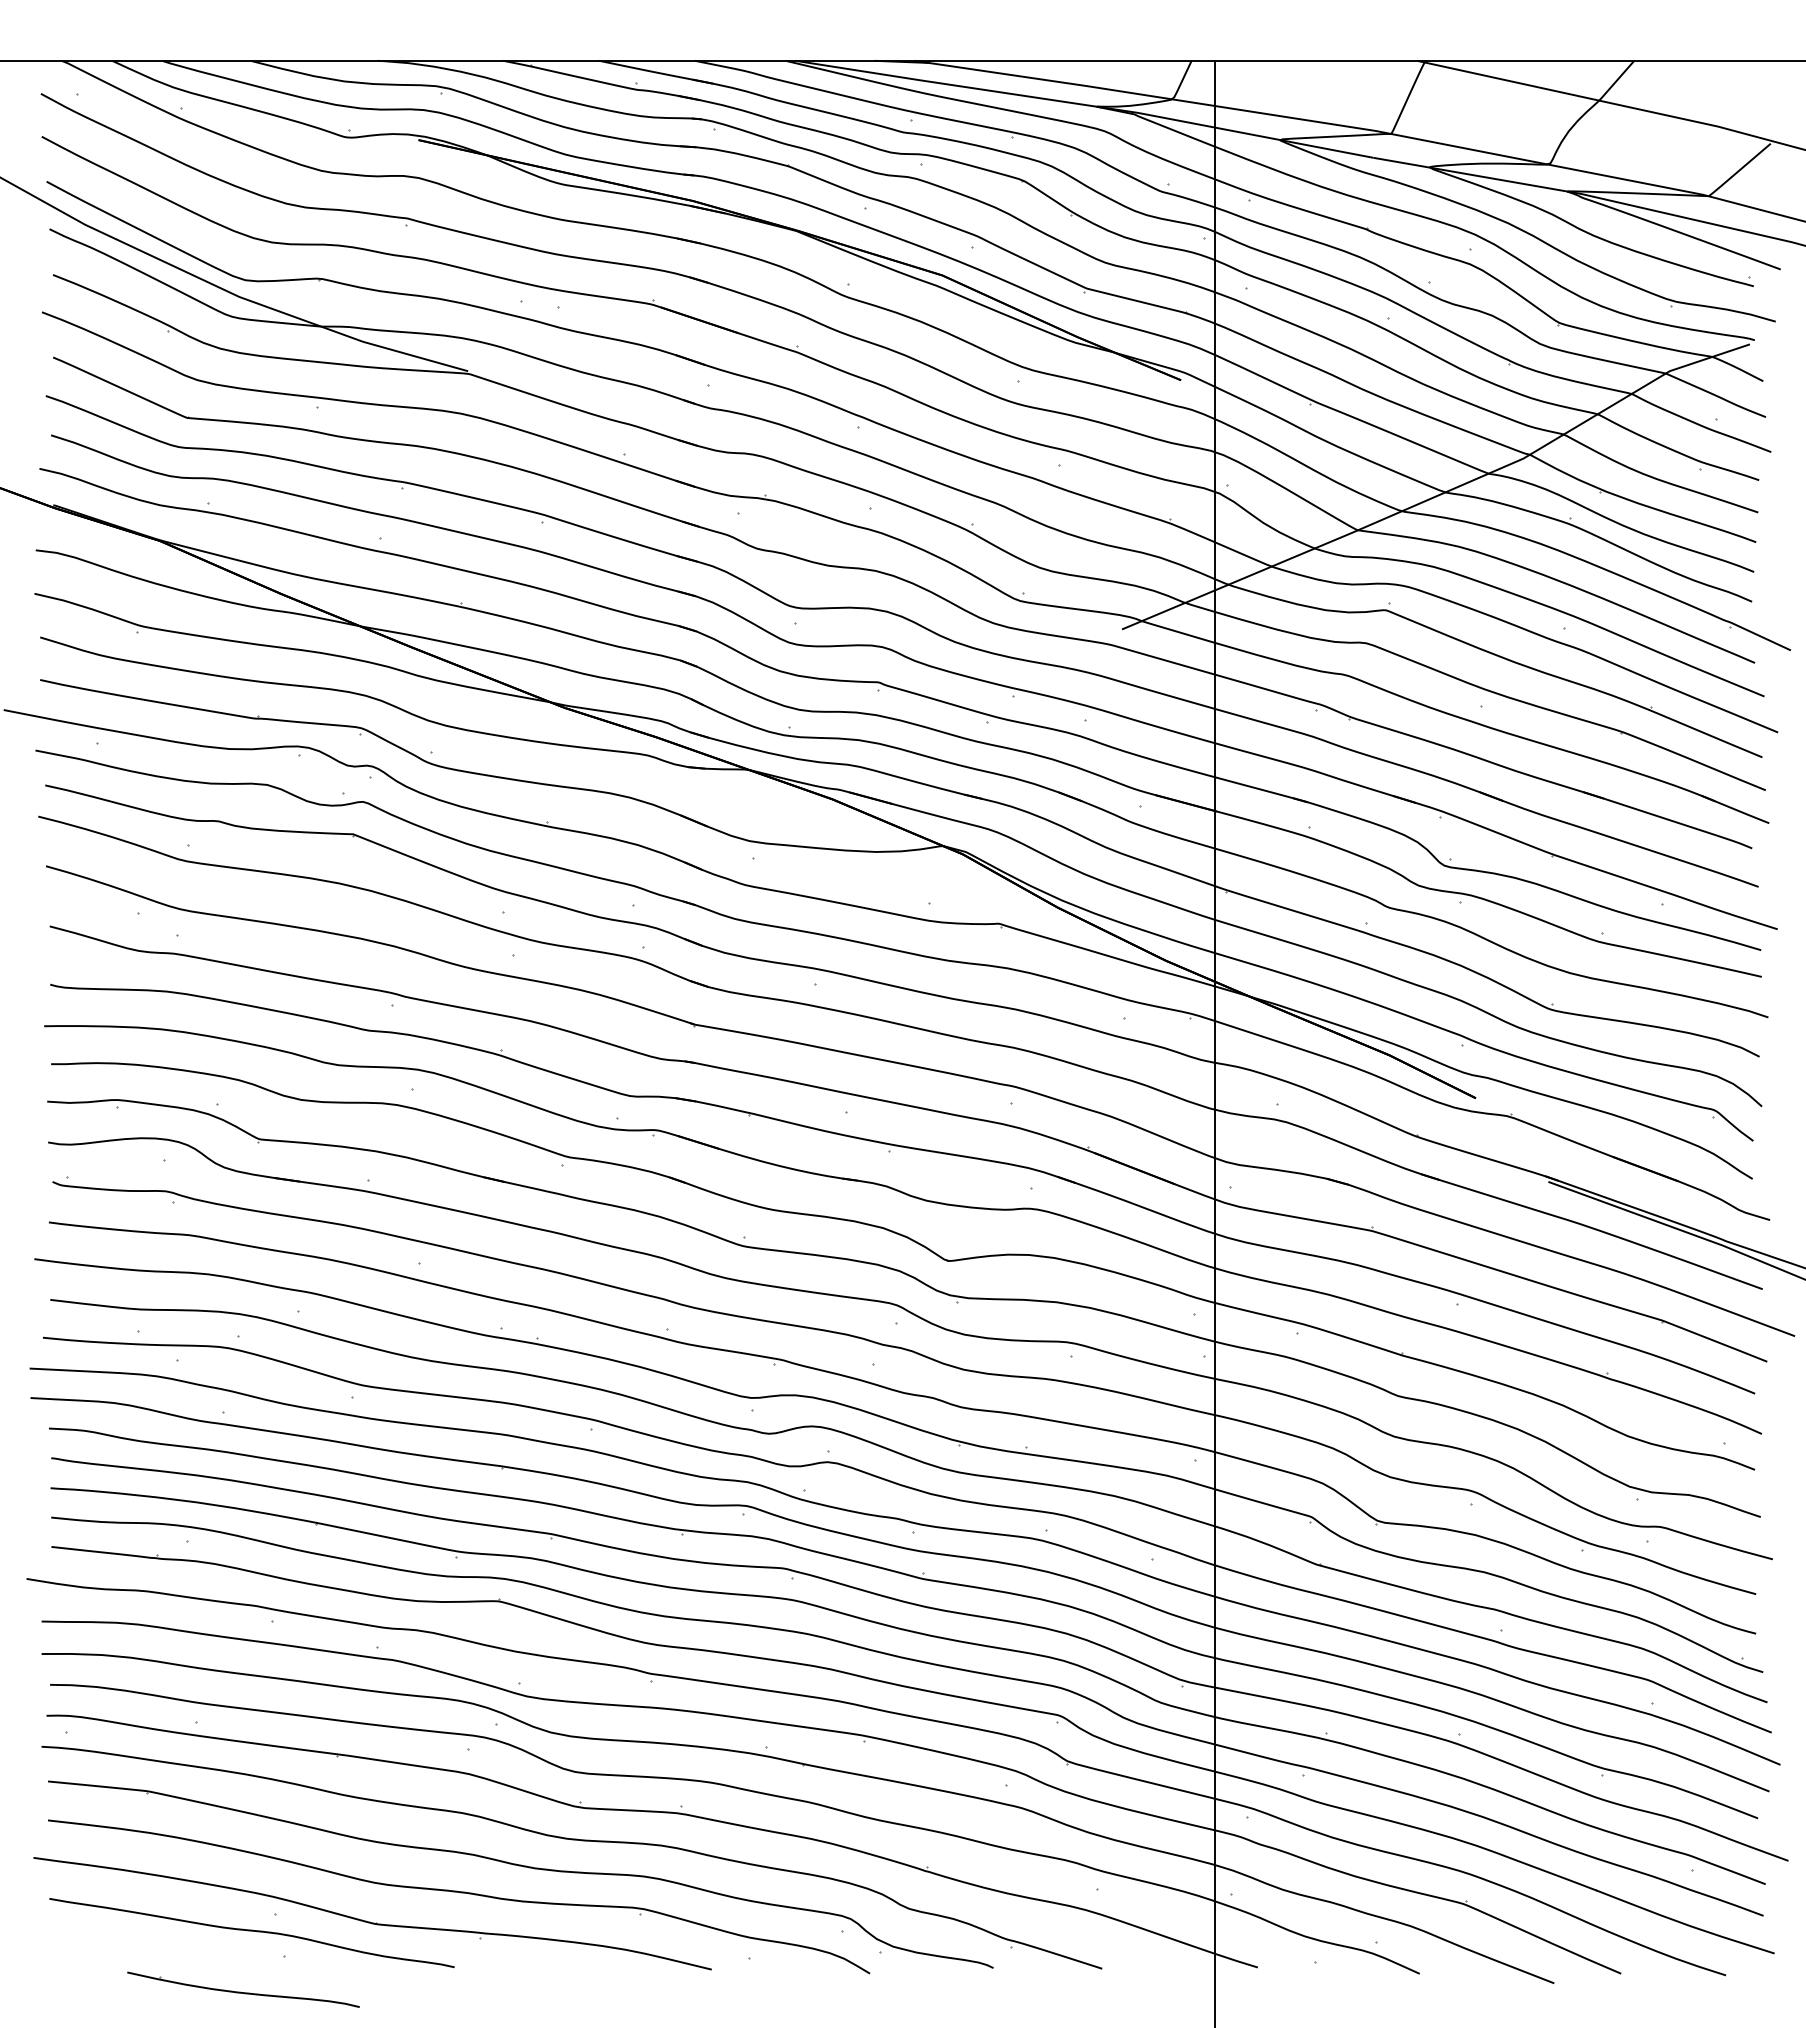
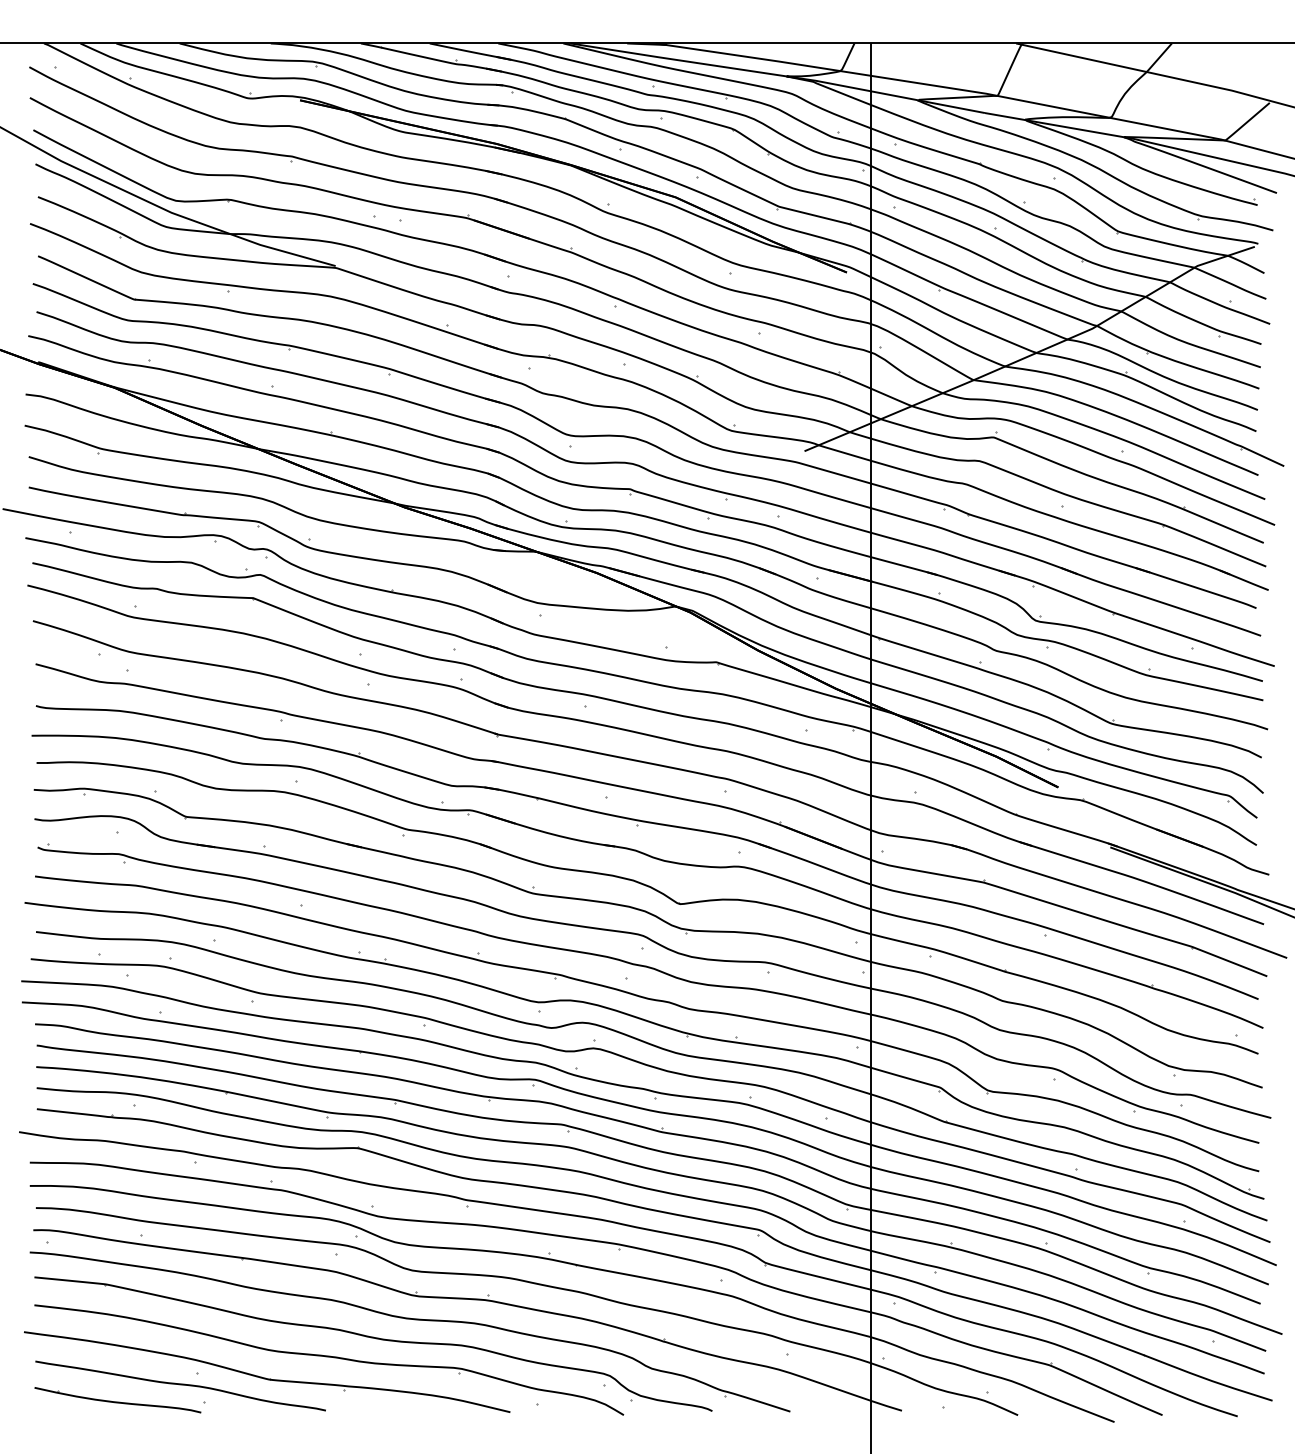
part: (243, 1989) -> (117, 1399), moved

